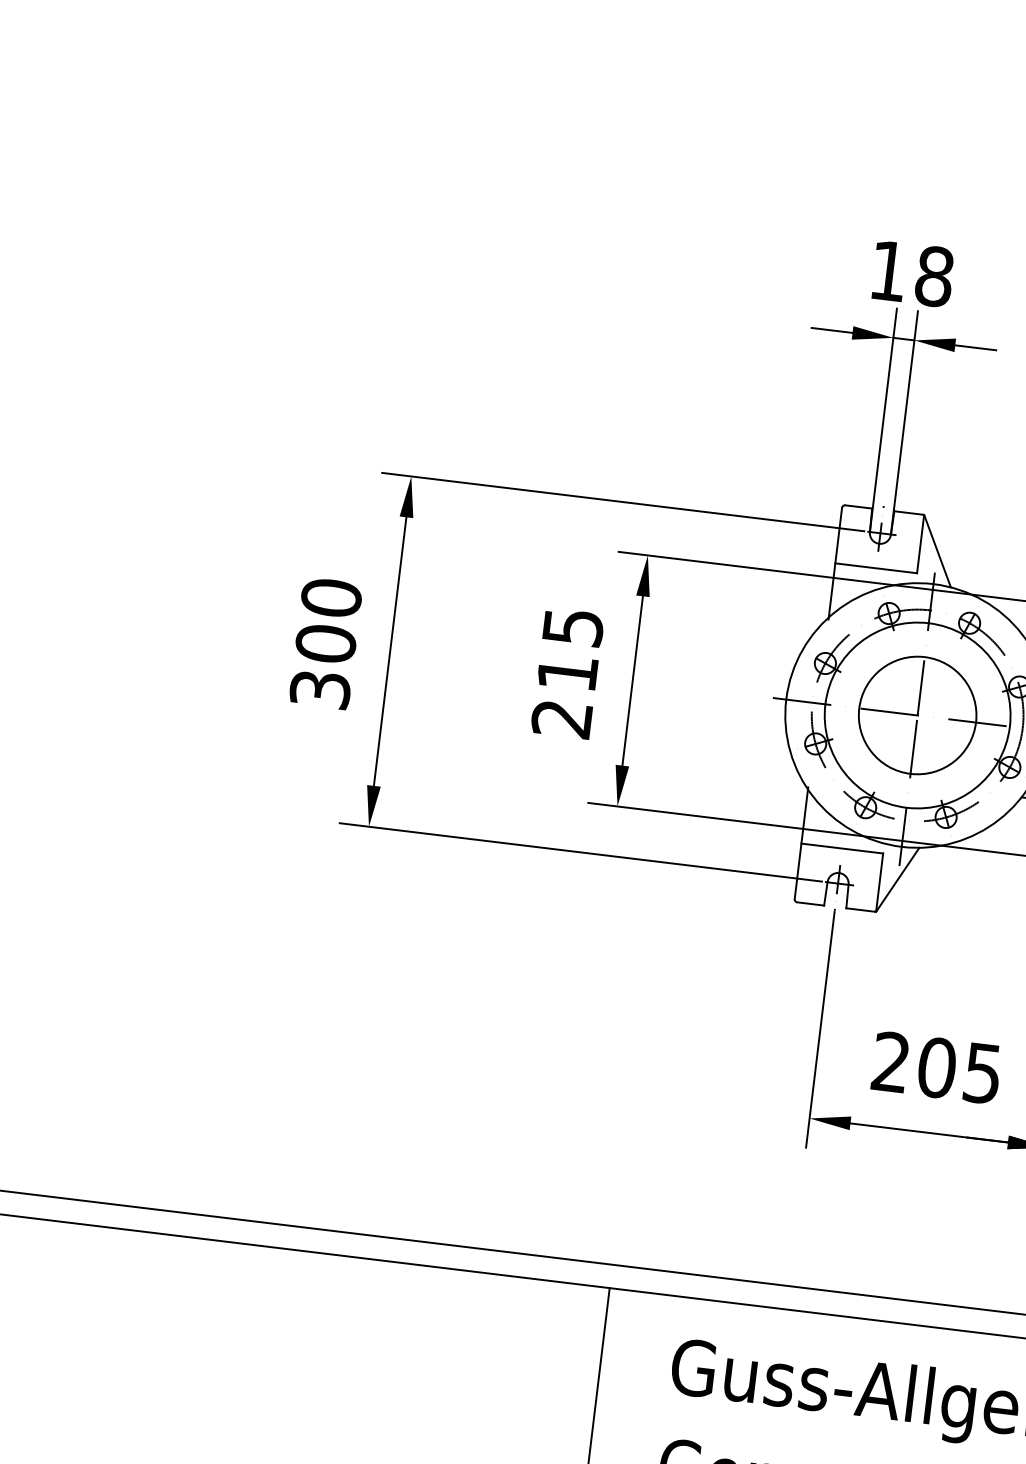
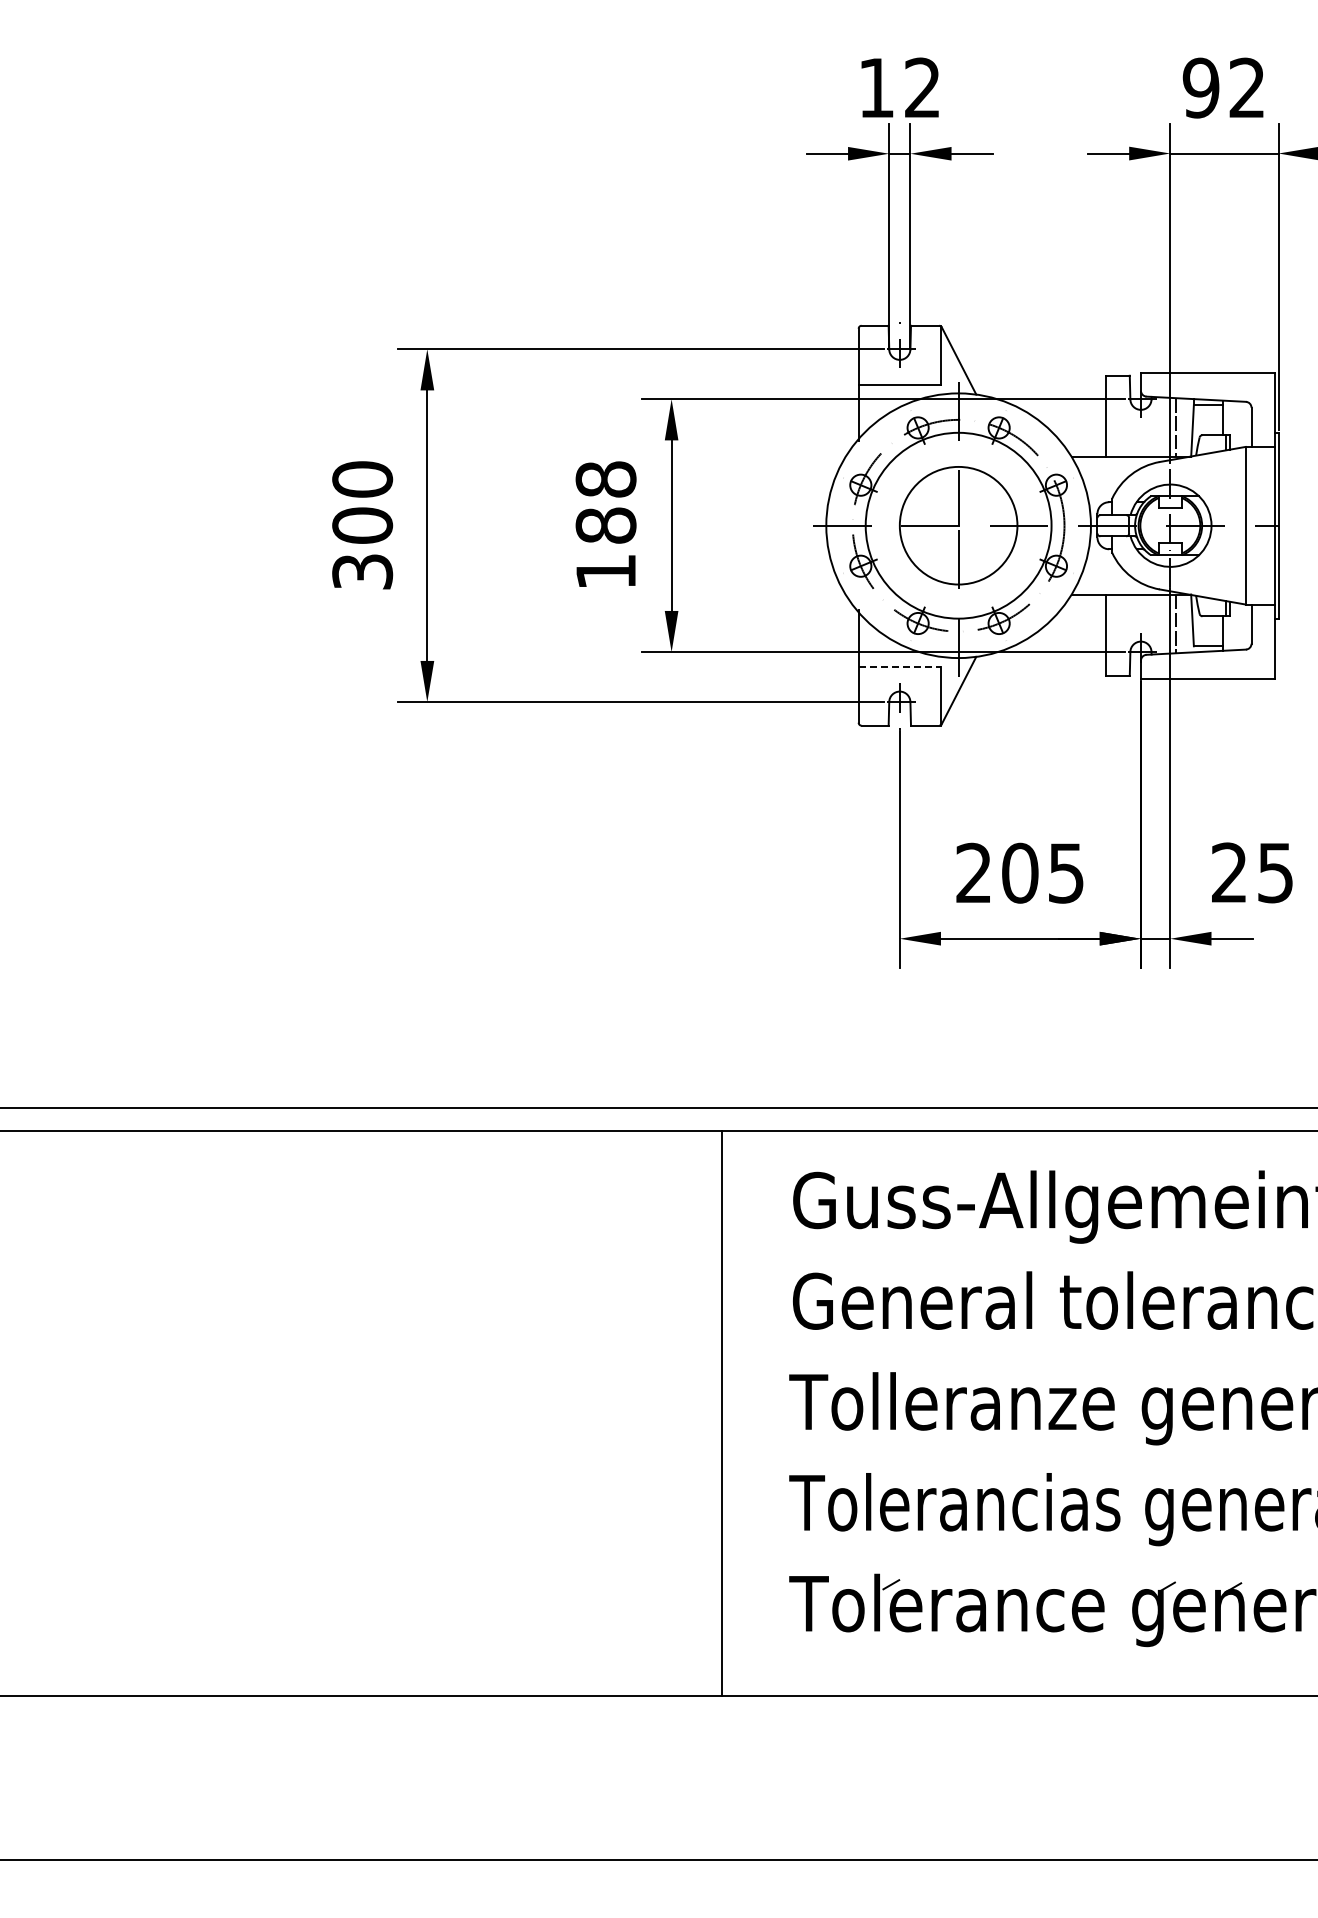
text: (934, 276) -> (922, 87), 18 -> 12
text: (567, 672) -> (605, 525), 215 -> 188
line: (843, 848) -> (900, 666), solid -> dashed

